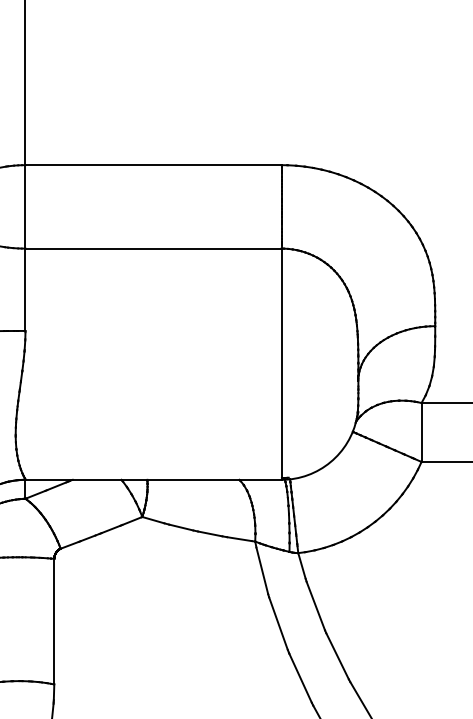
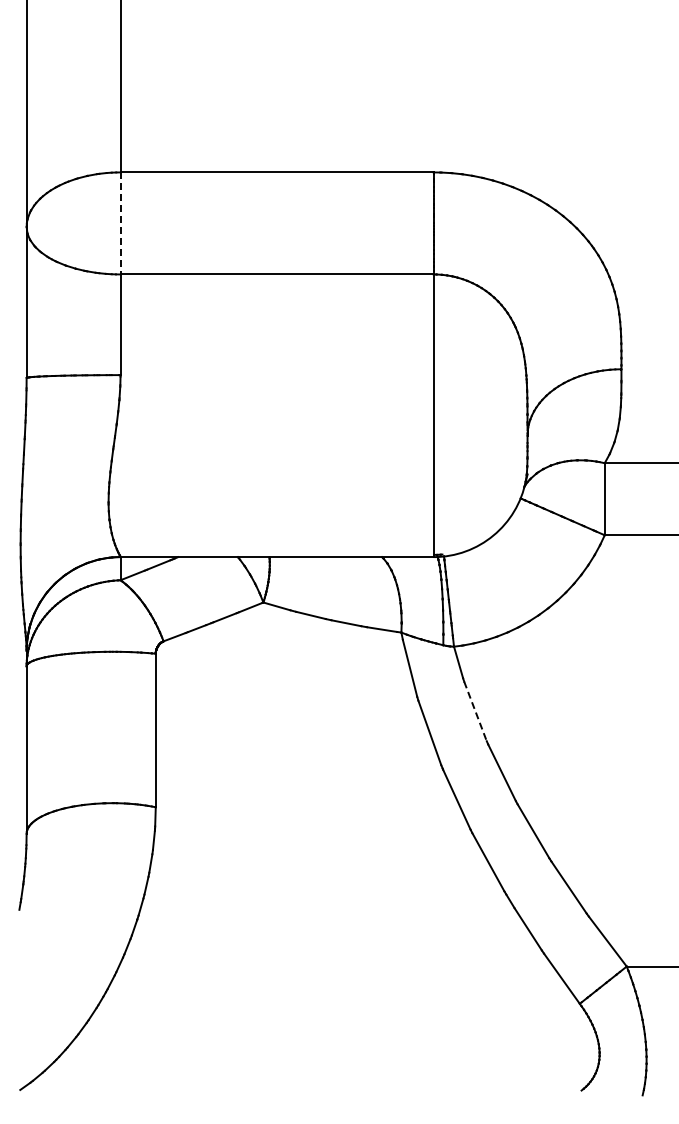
line: (25, 206) -> (120, 223), solid -> dashed
line: (315, 606) -> (475, 711), solid -> dashed

